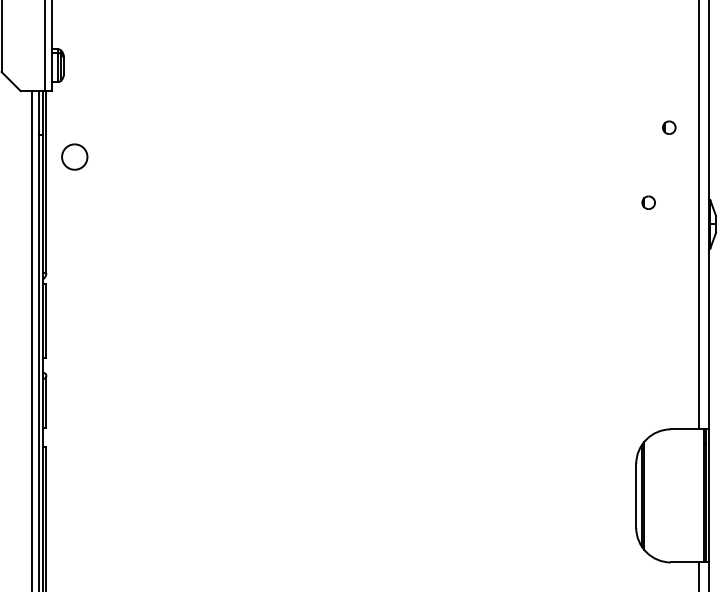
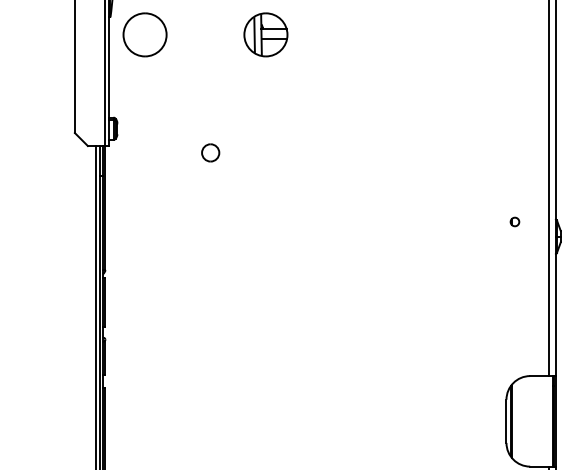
part: (668, 127) -> (528, 170), removed
part: (74, 156) -> (210, 152), moved

